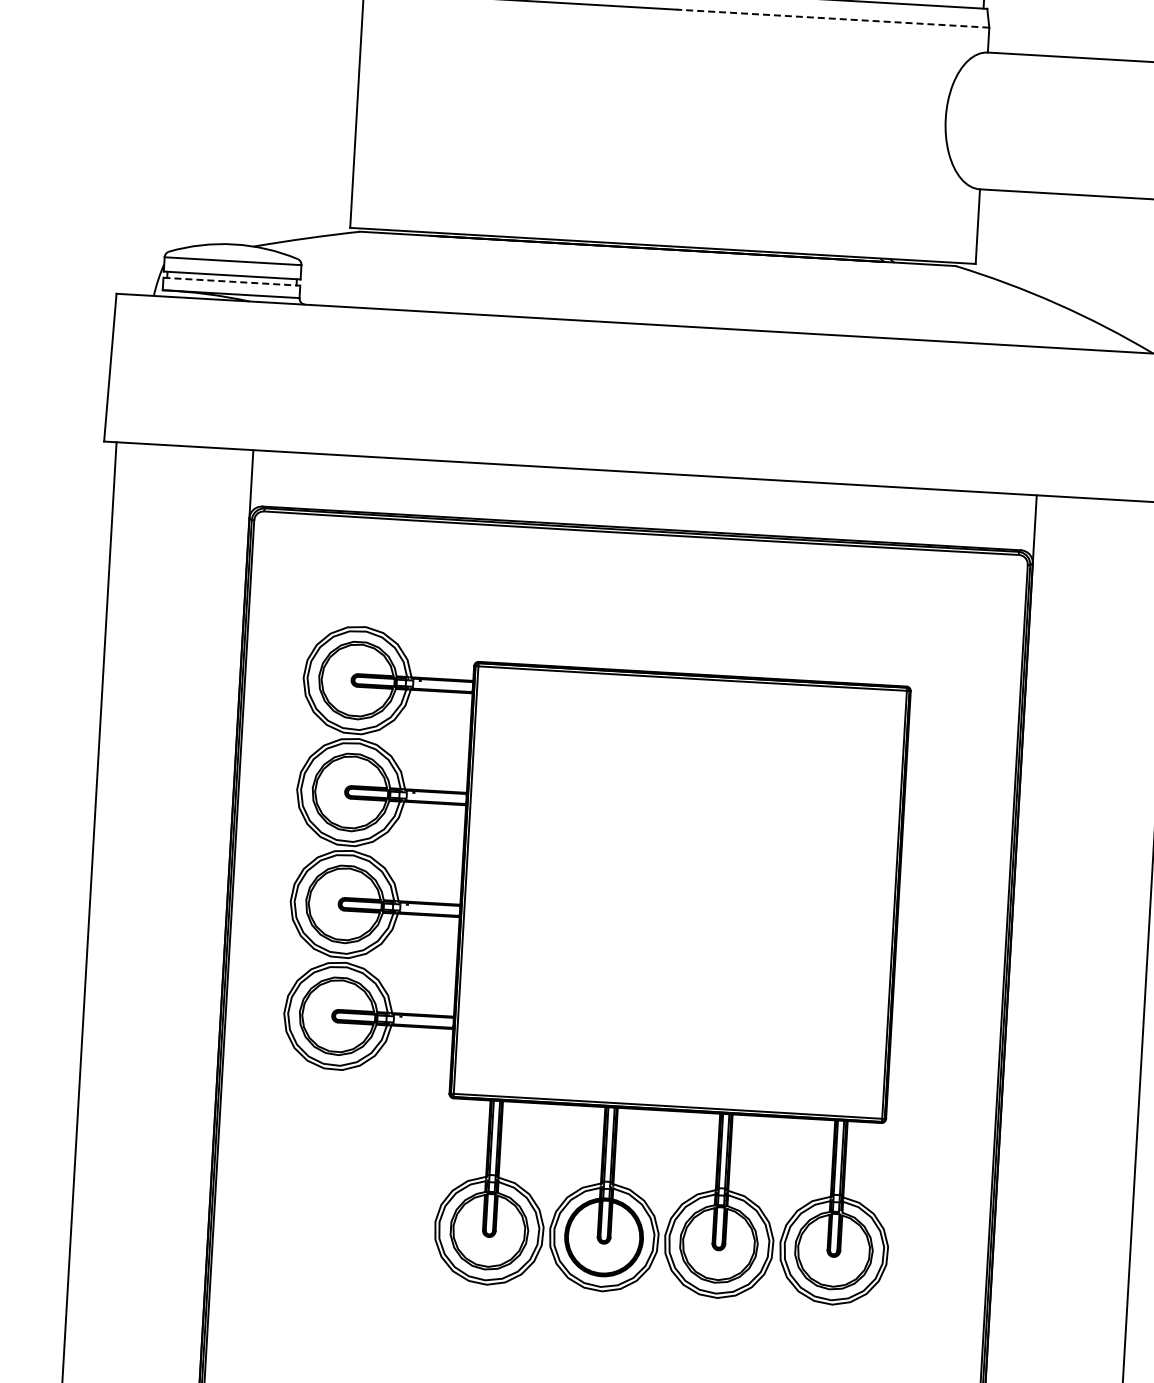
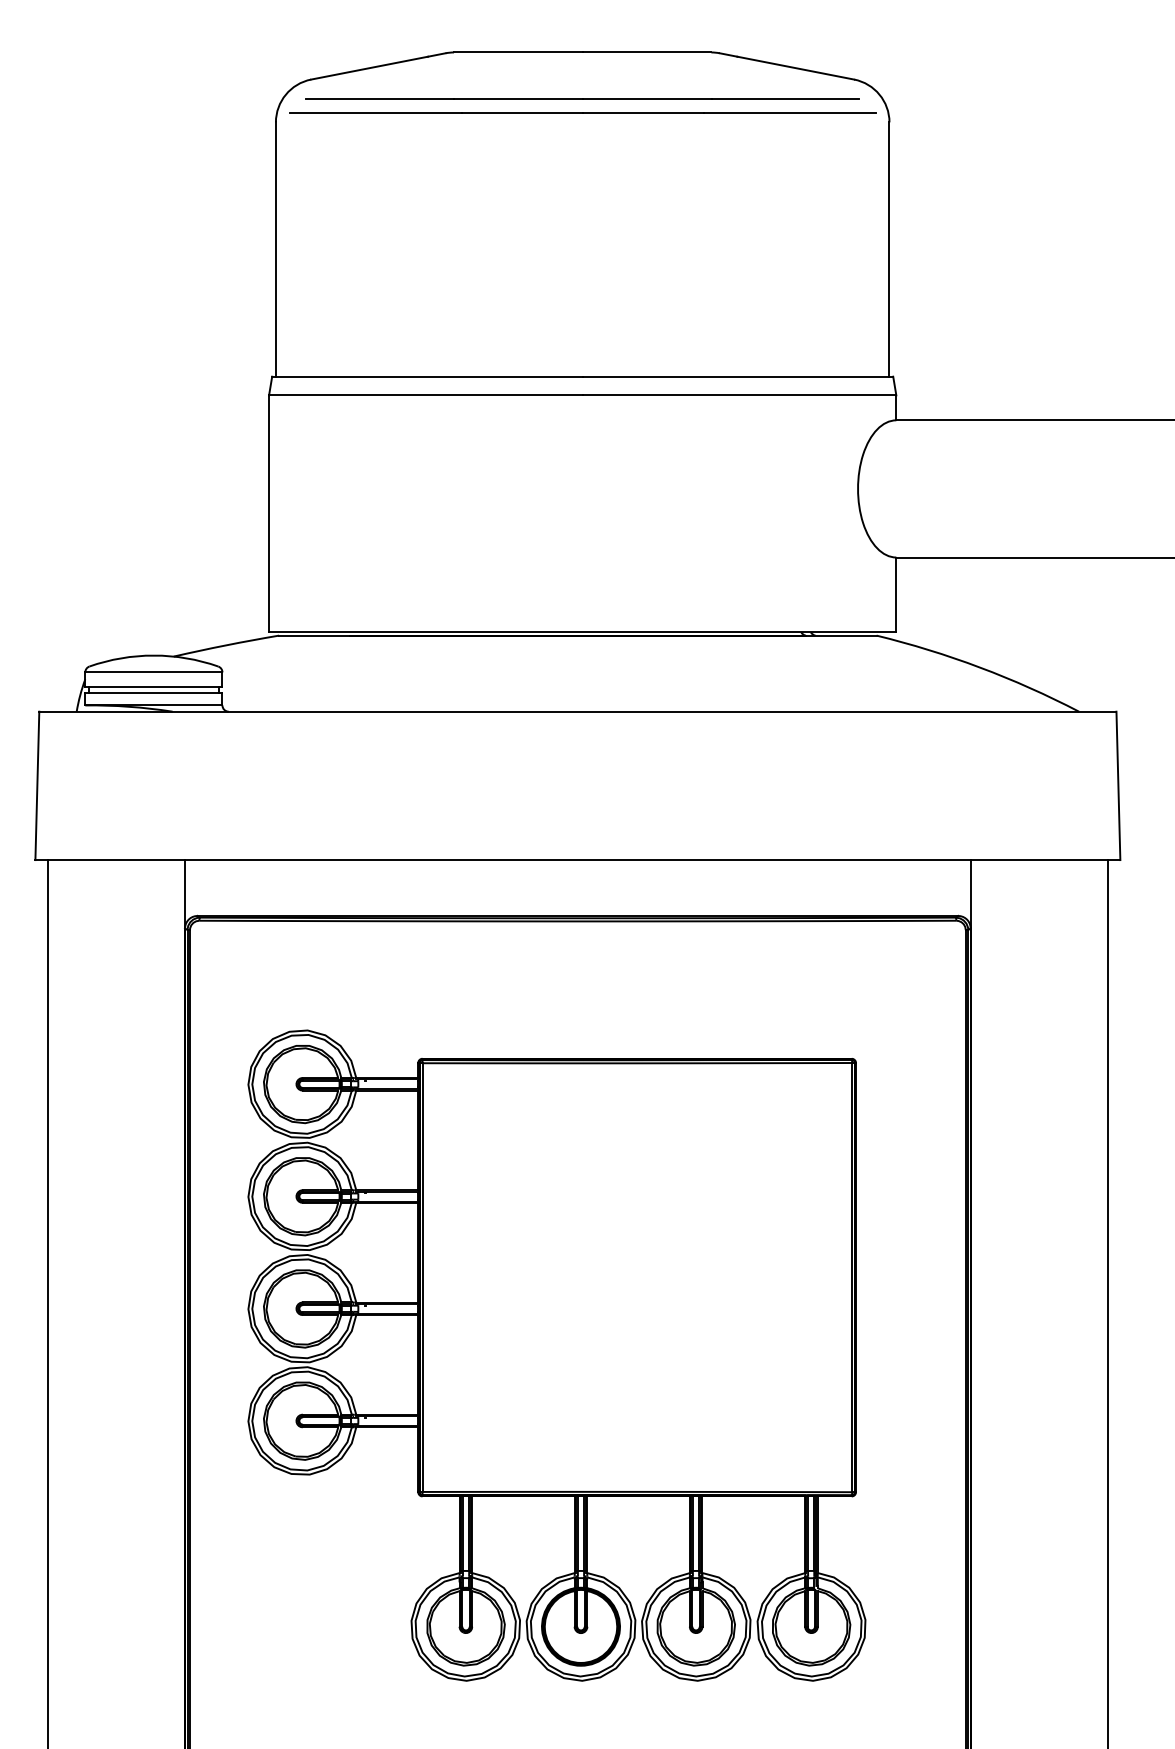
line: (832, 18) -> (739, 395), dashed -> solid
line: (231, 281) -> (153, 692), dashed -> solid

